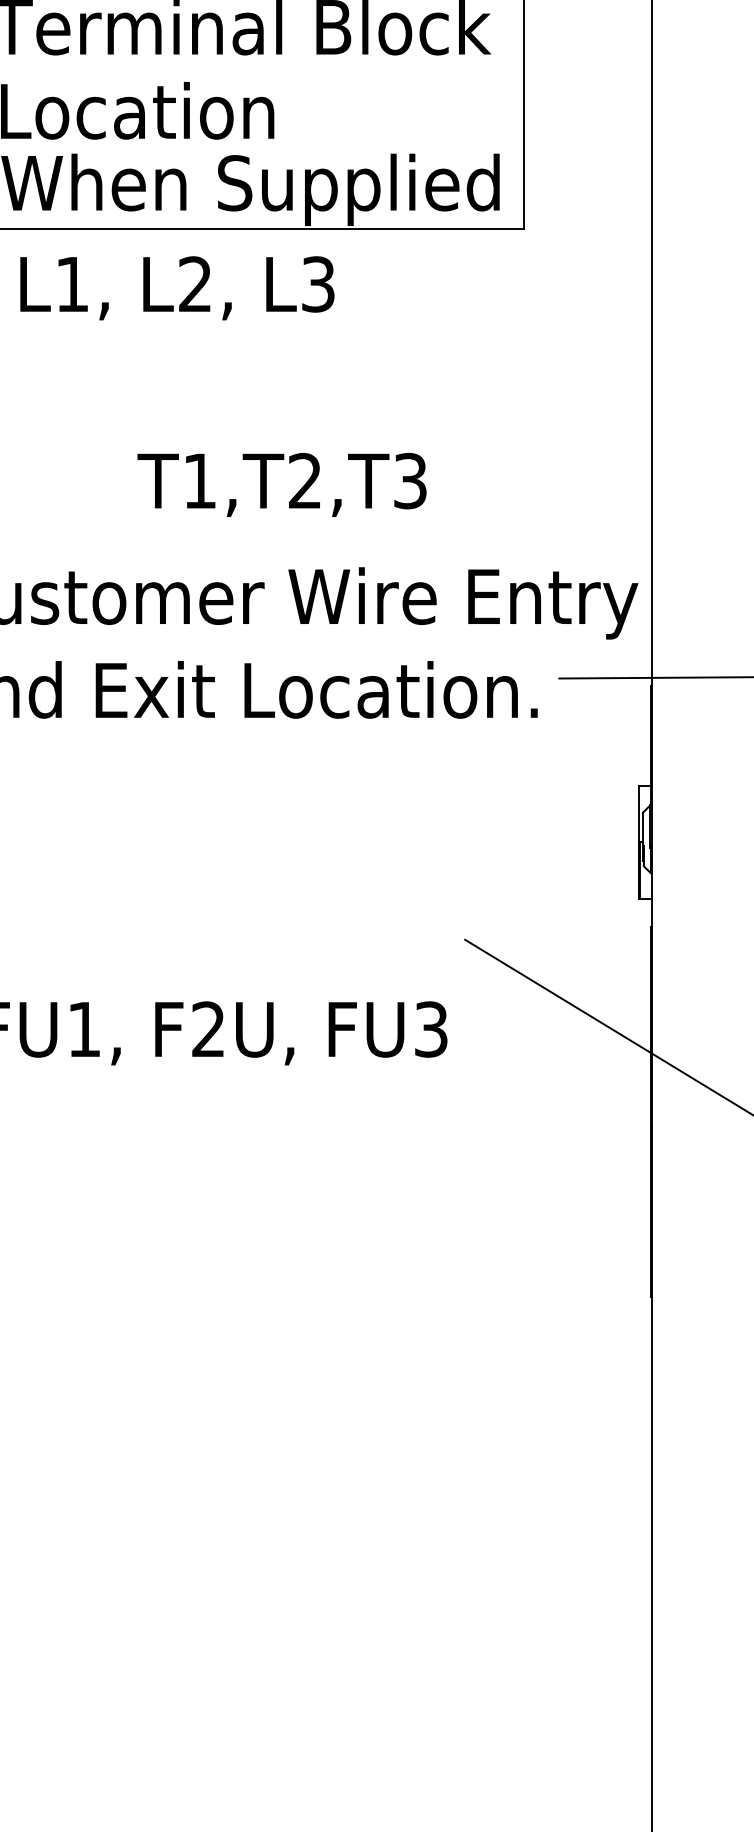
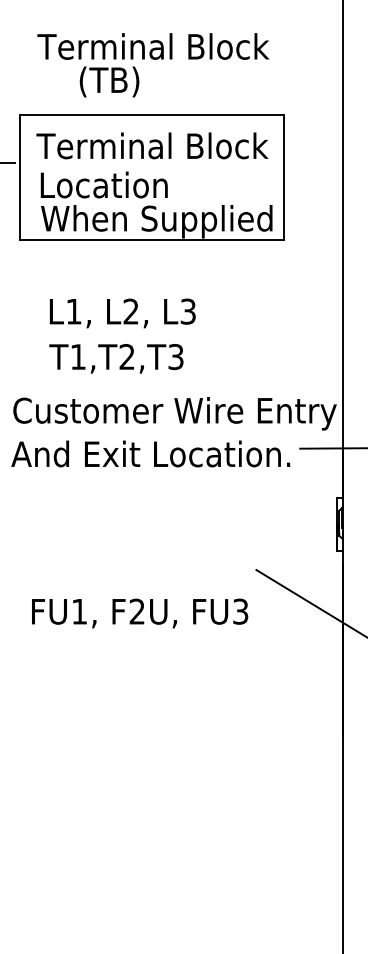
text: (176, 288) -> (122, 313), moved
text: (282, 484) -> (116, 358), moved

